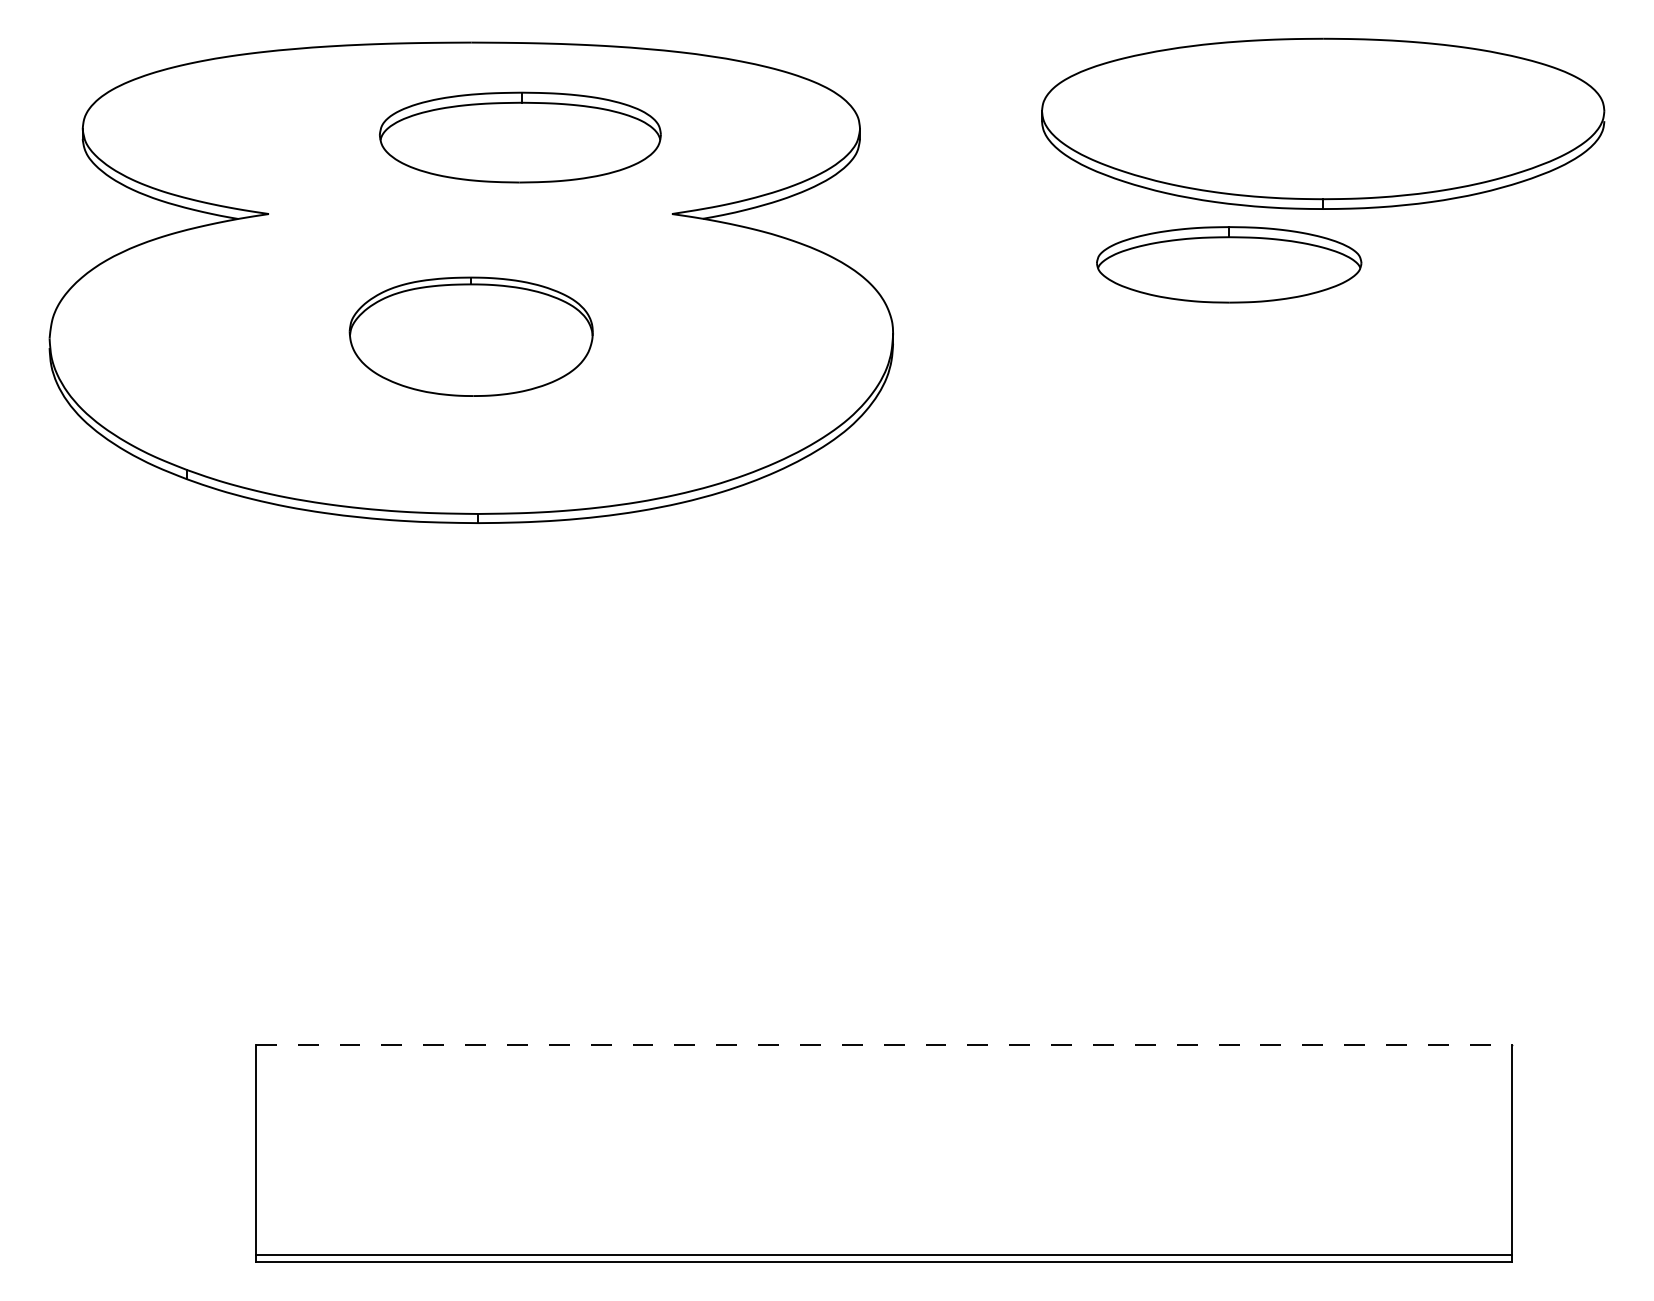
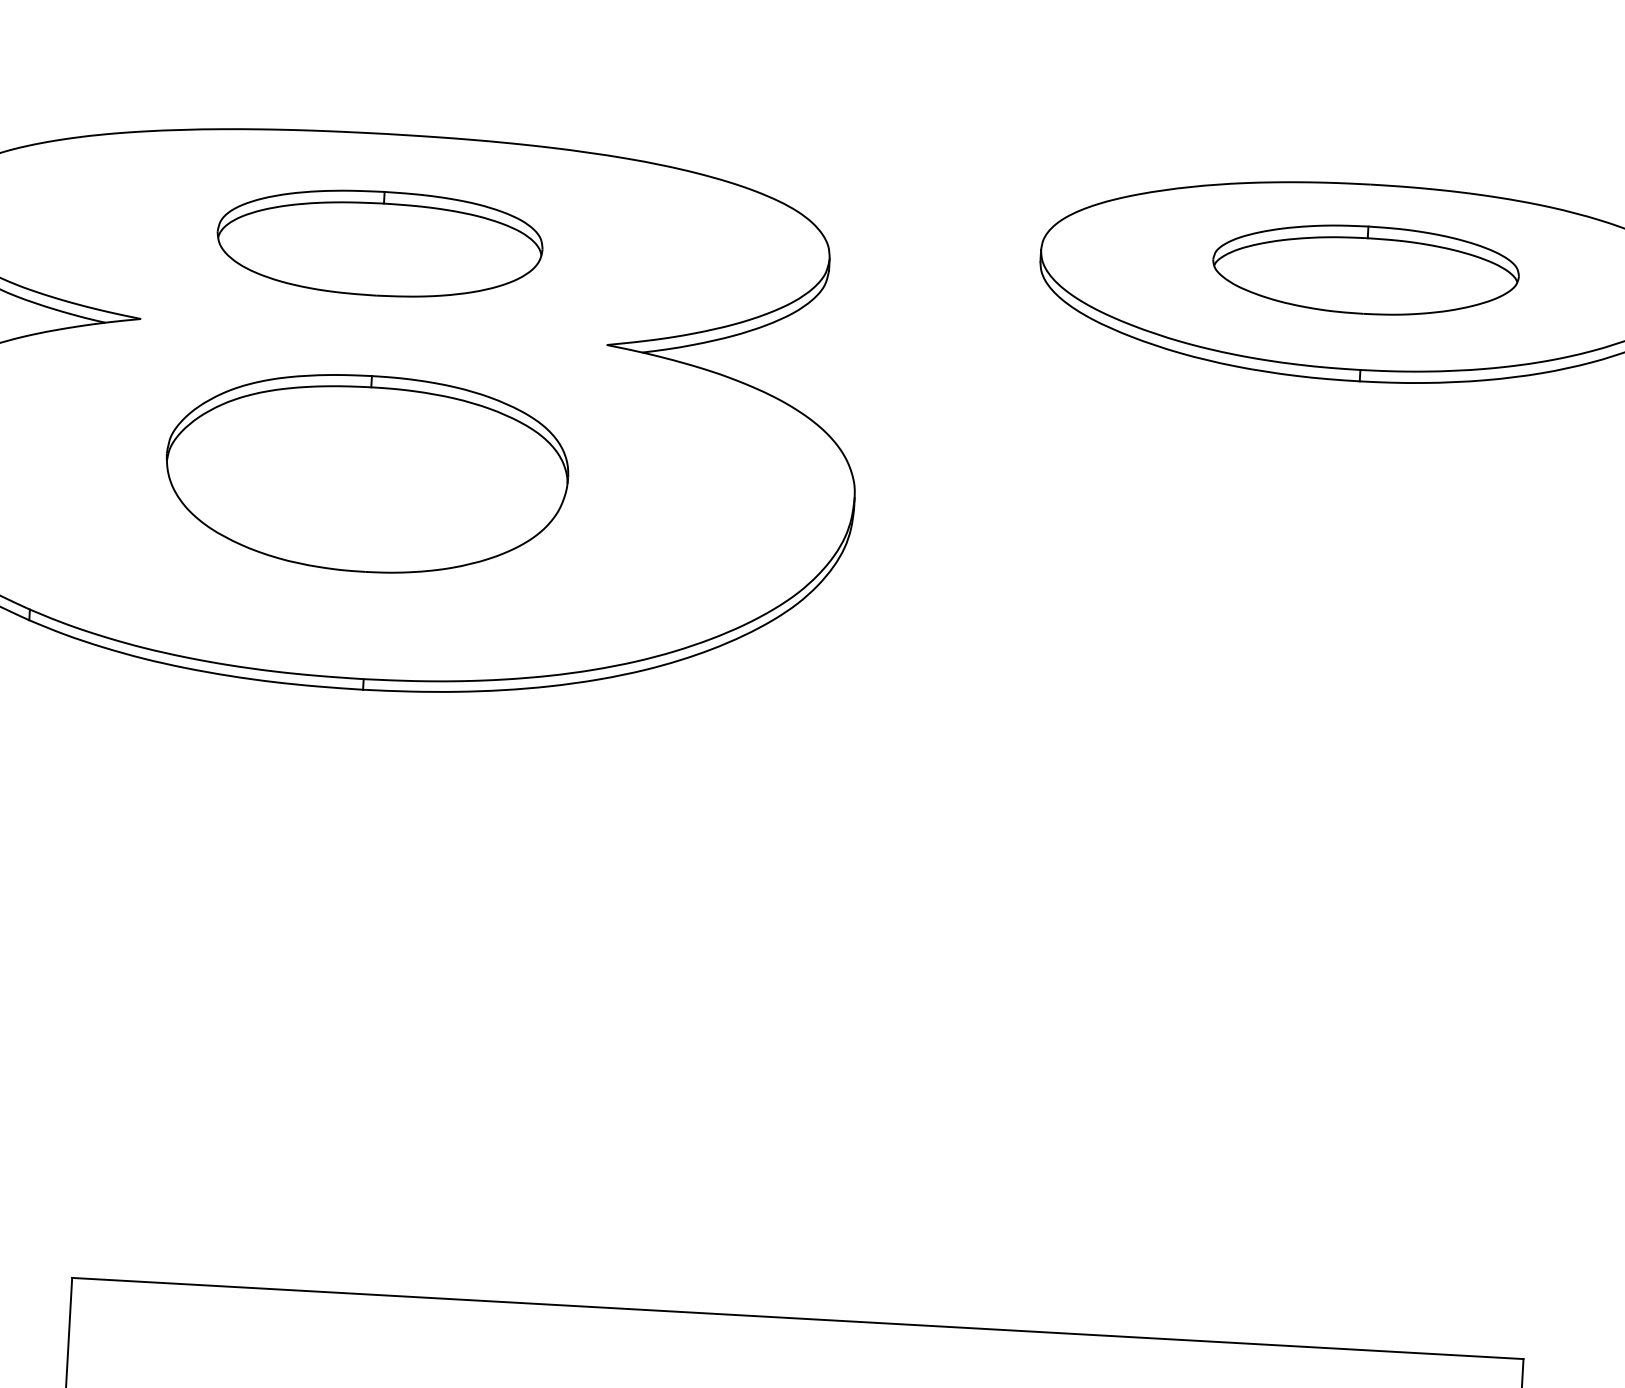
part: (520, 137) -> (380, 243), moved
part: (1229, 264) -> (1366, 269), moved
part: (470, 336) -> (366, 473), size x1.43
line: (883, 1044) -> (797, 1318), dashed -> solid

